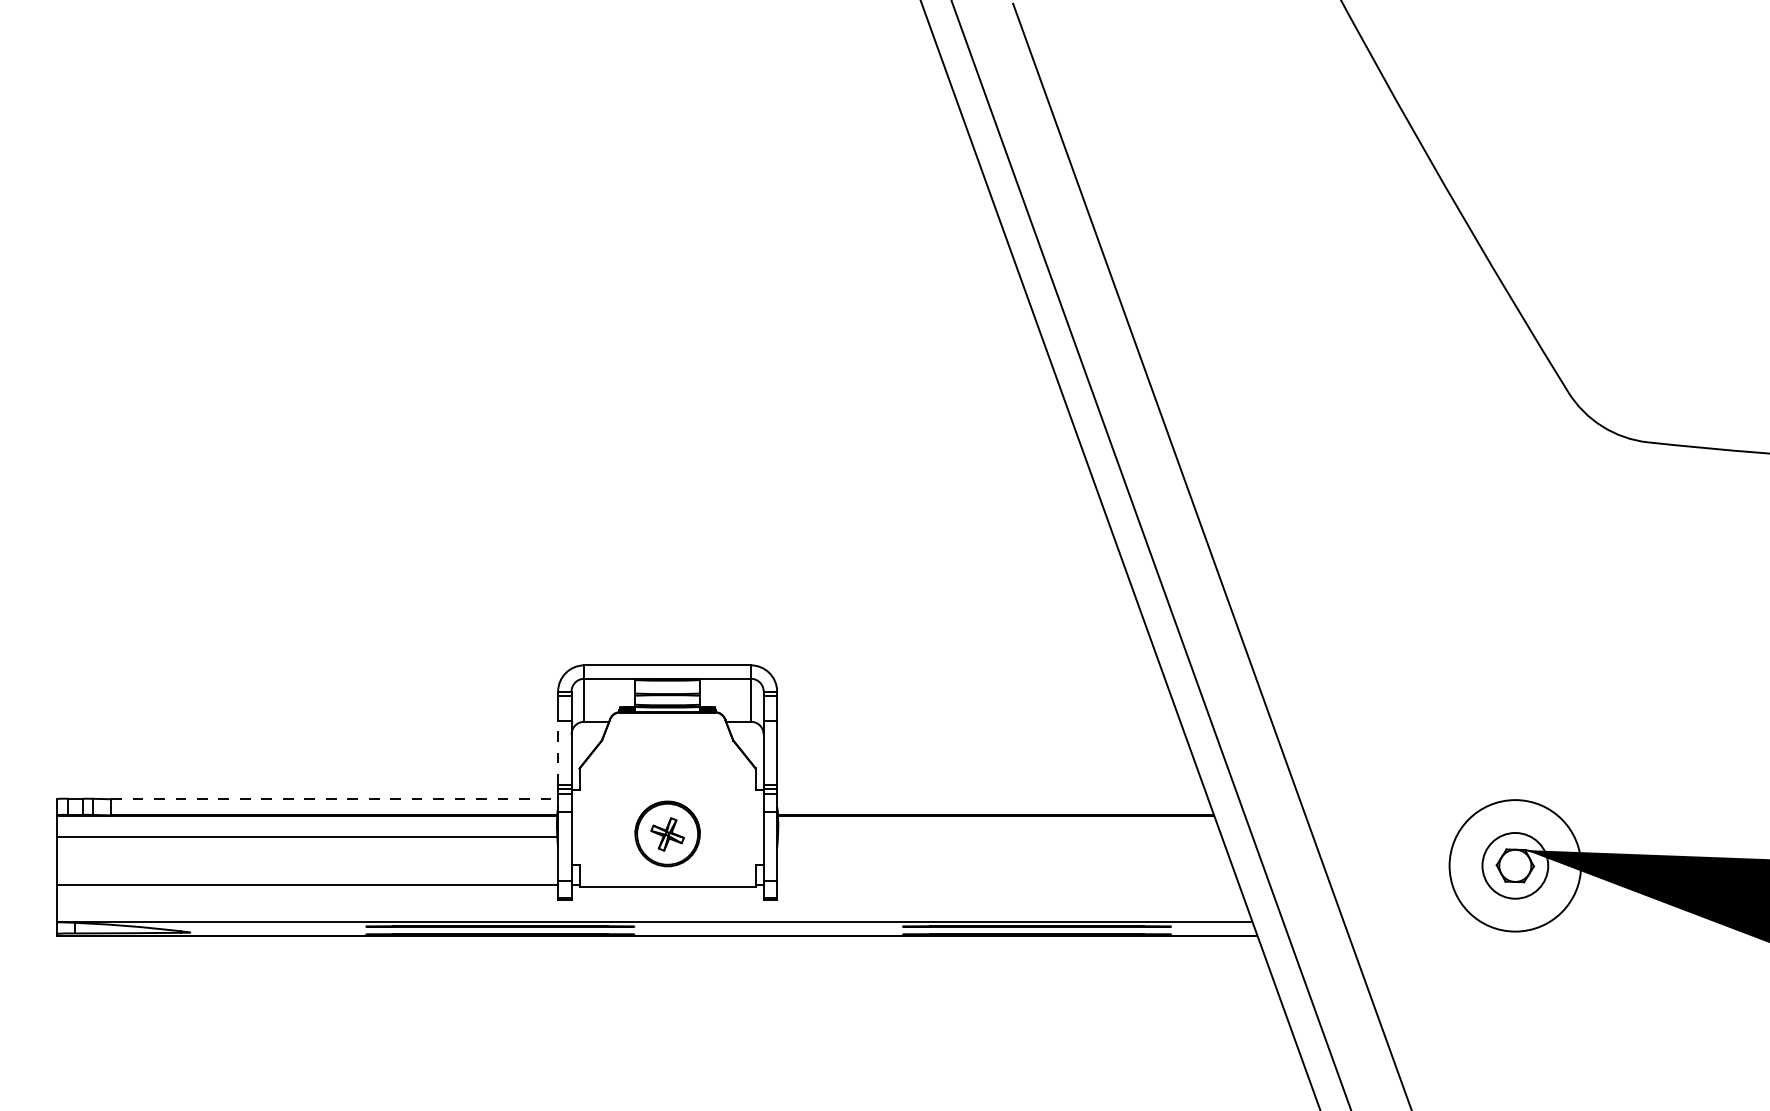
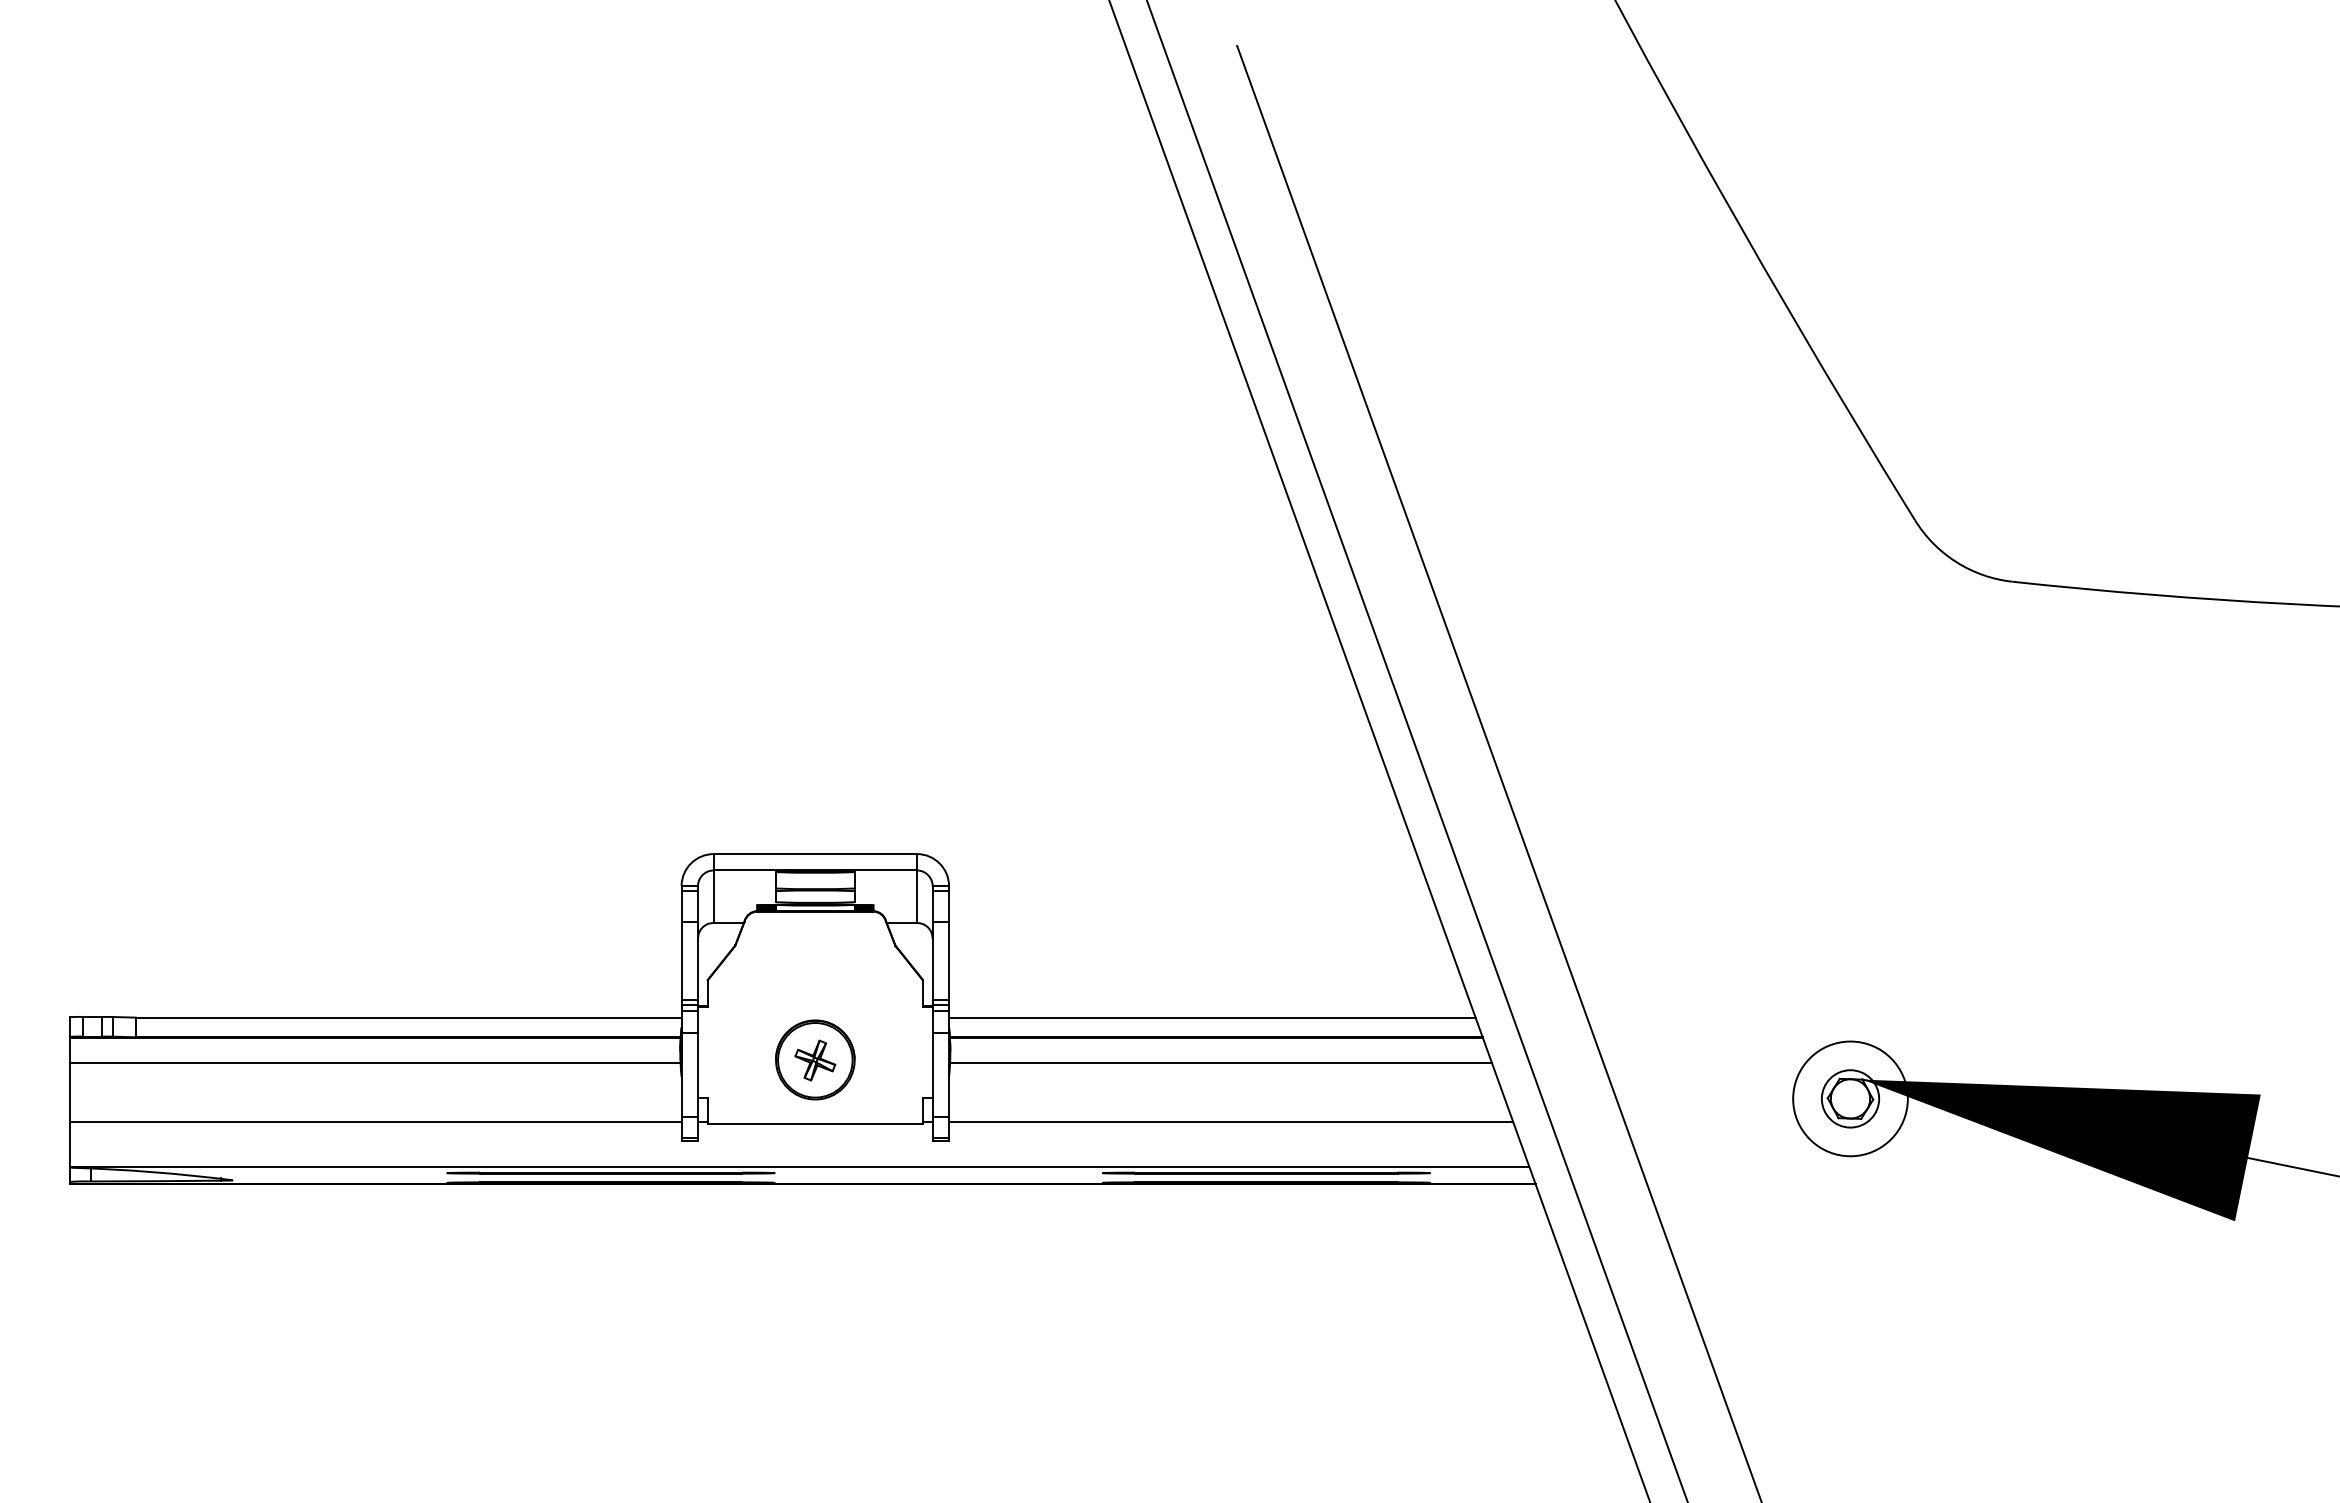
line: (558, 753) -> (681, 961), dashed -> solid
line: (334, 799) -> (408, 1017), dashed -> solid
line: (992, 799) -> (1212, 1017), added
line: (1000, 836) -> (1221, 1063), added
circle: (1515, 865) -> (1850, 1098), size x0.71
circle: (1515, 865) -> (1850, 1098), size x0.71
line: (1008, 885) -> (1231, 1122), added

